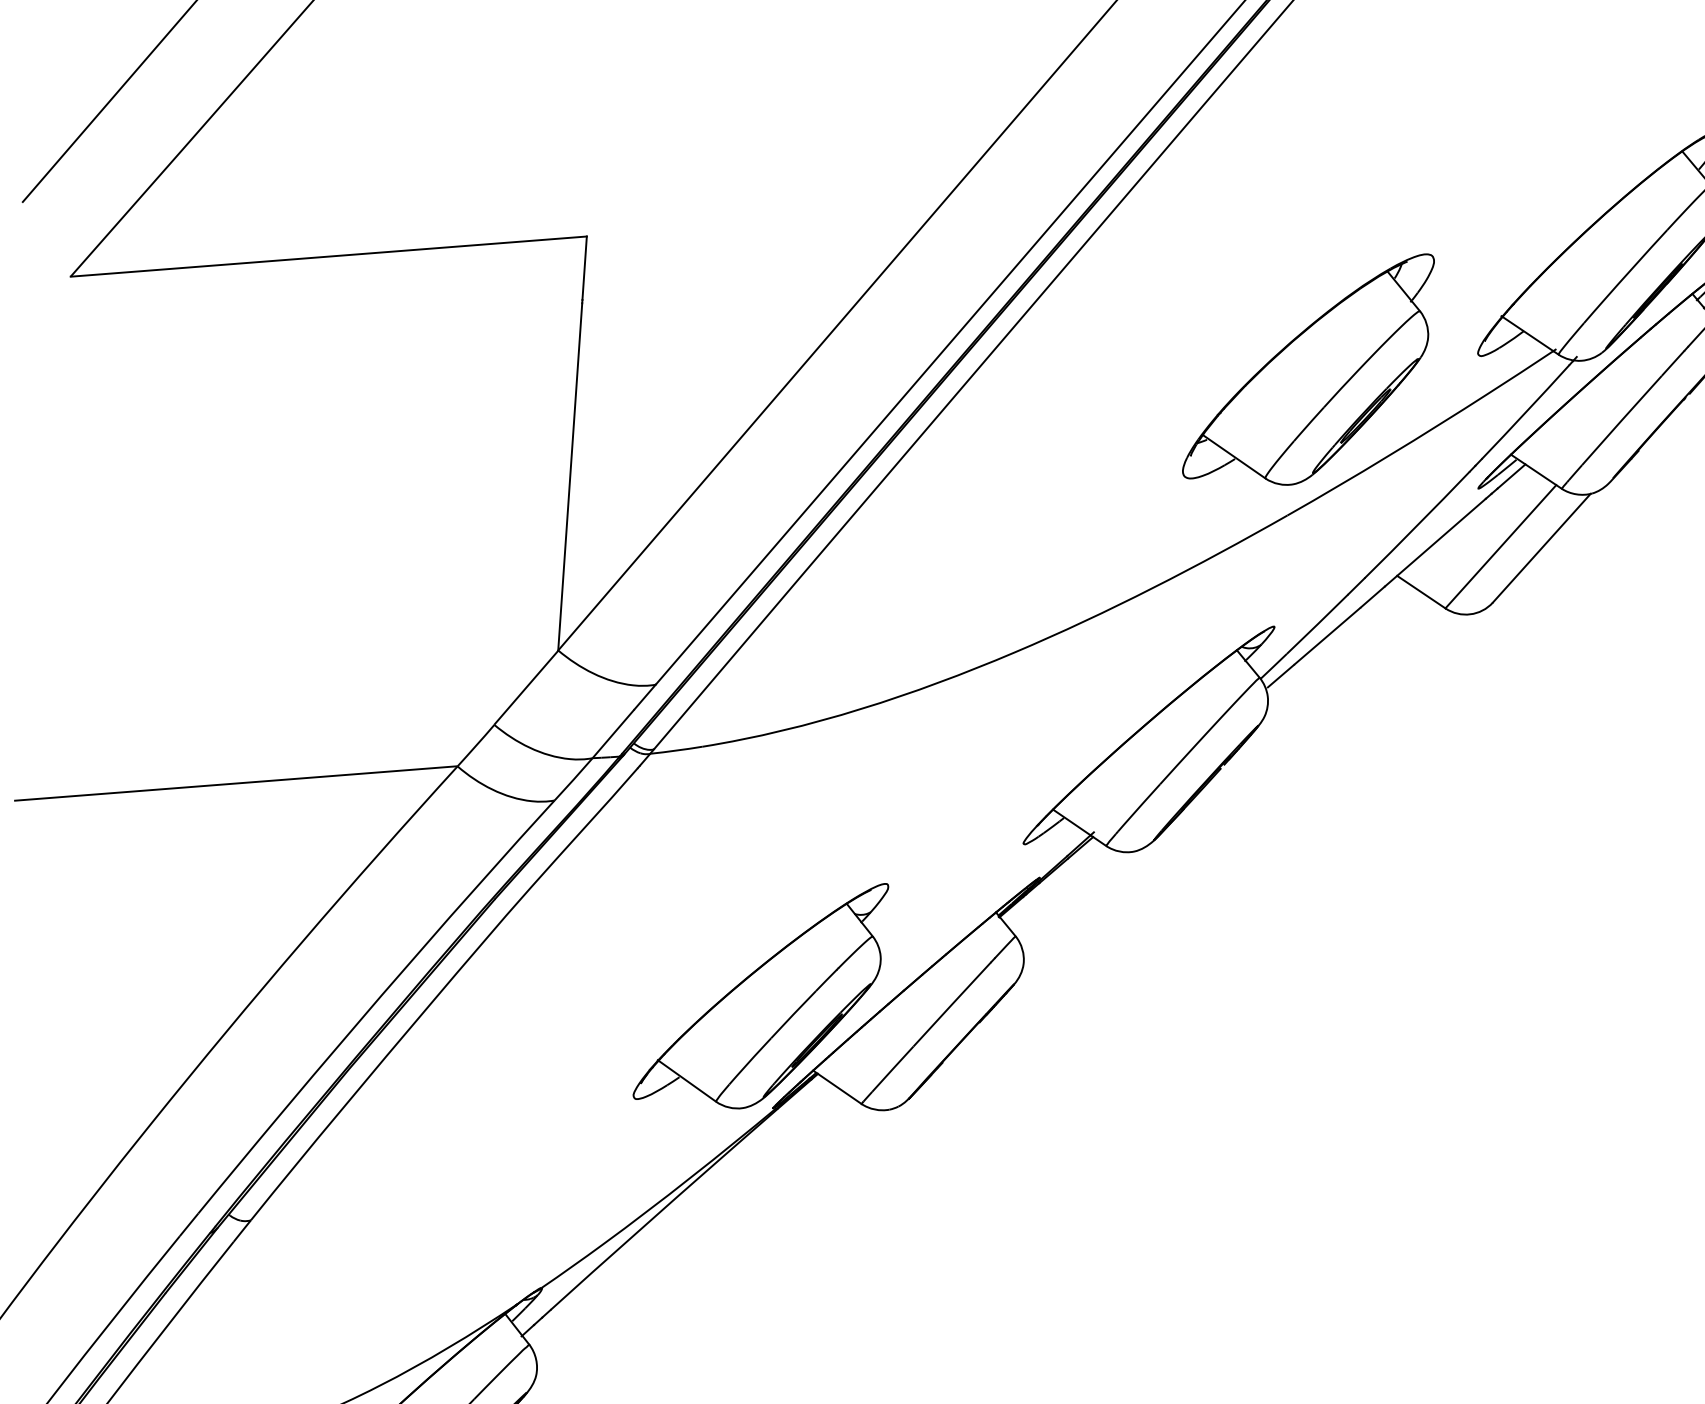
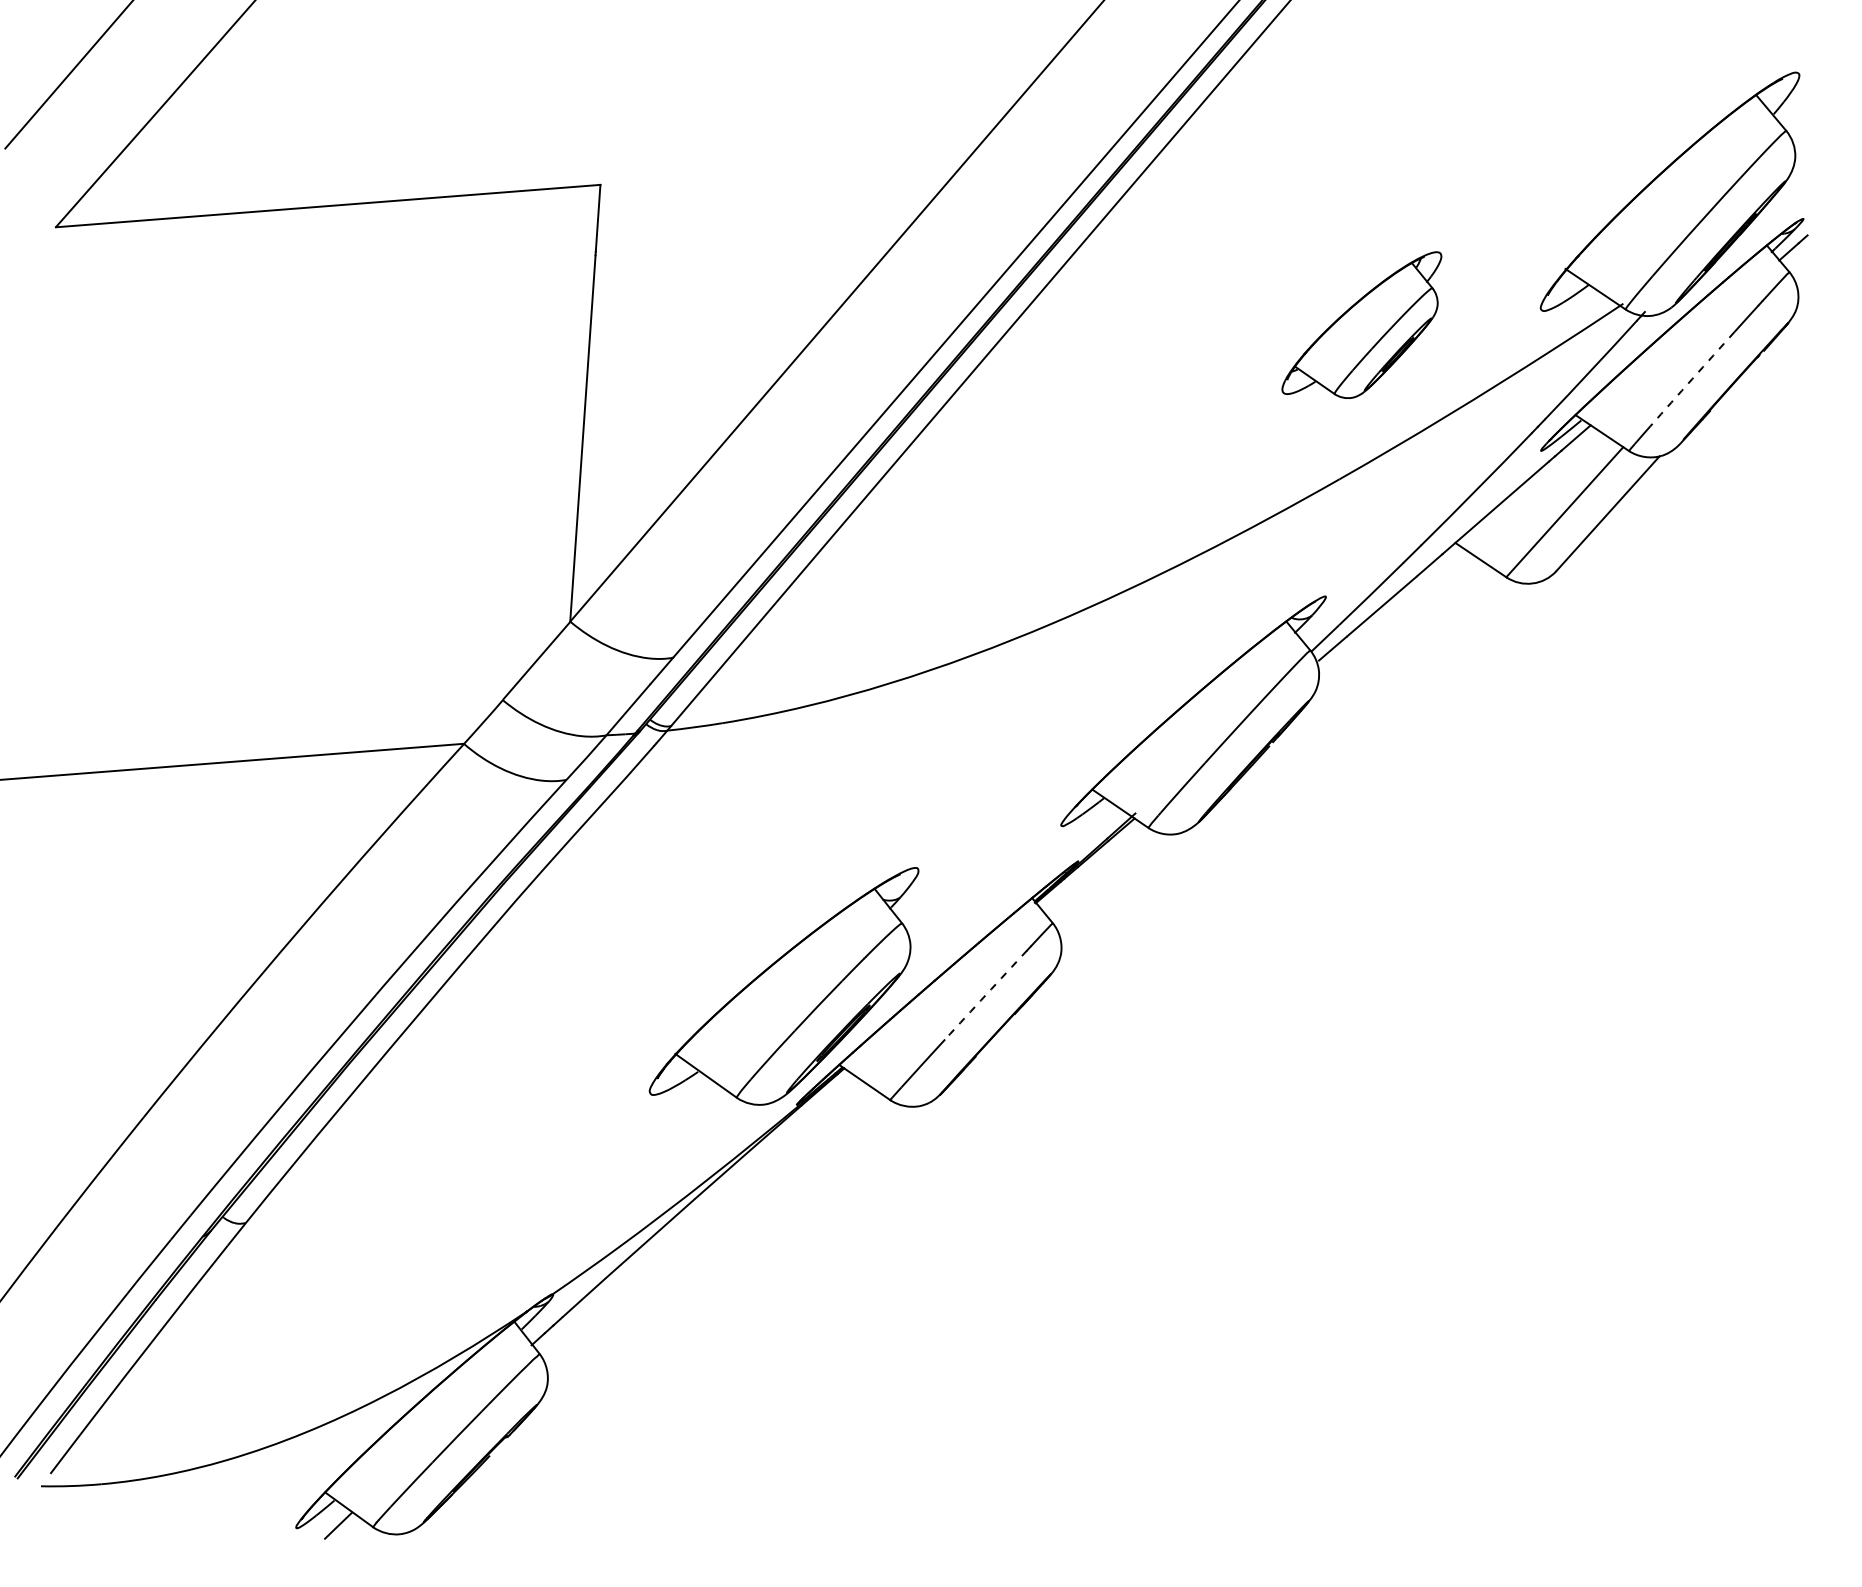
part: (1308, 368) -> (1361, 324), size x0.6
arc: (1621, 420) -> (1692, 378), solid -> dashed
arc: (952, 1003) -> (986, 994), solid -> dashed

